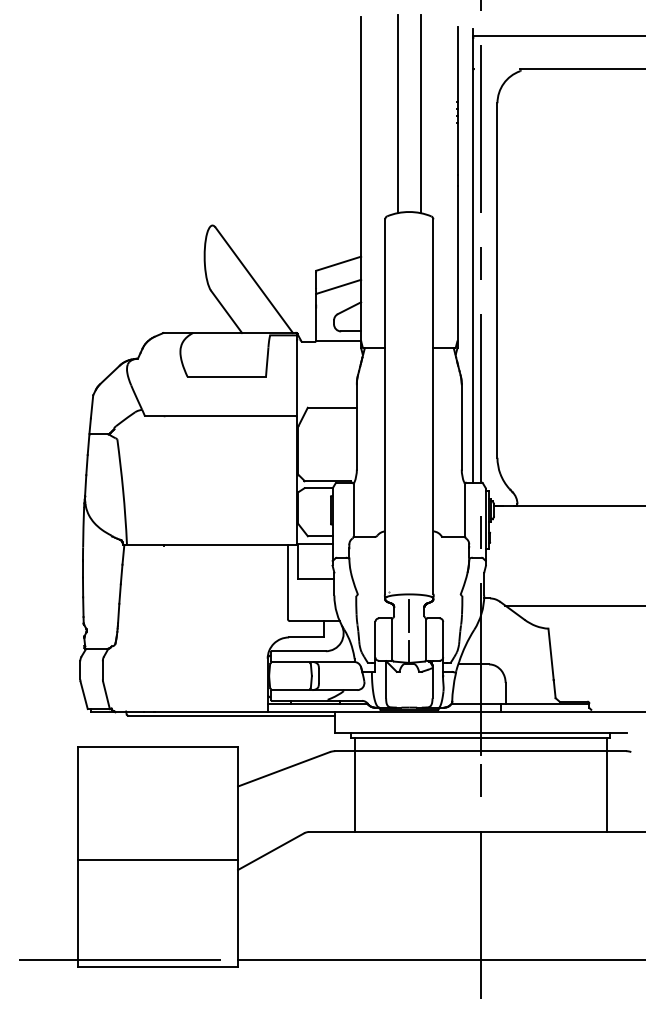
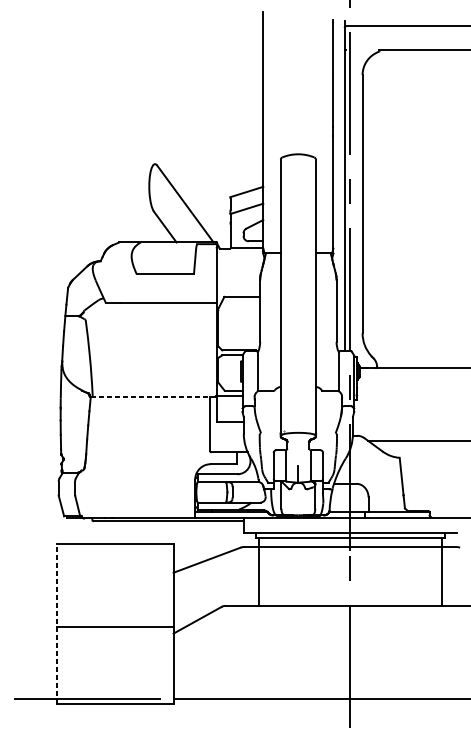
line: (397, 113) -> (289, 82), removed
line: (420, 113) -> (306, 82), removed
line: (209, 544) -> (152, 396), solid -> dashed
line: (409, 615) -> (298, 448), removed
line: (77, 857) -> (56, 624), solid -> dashed

